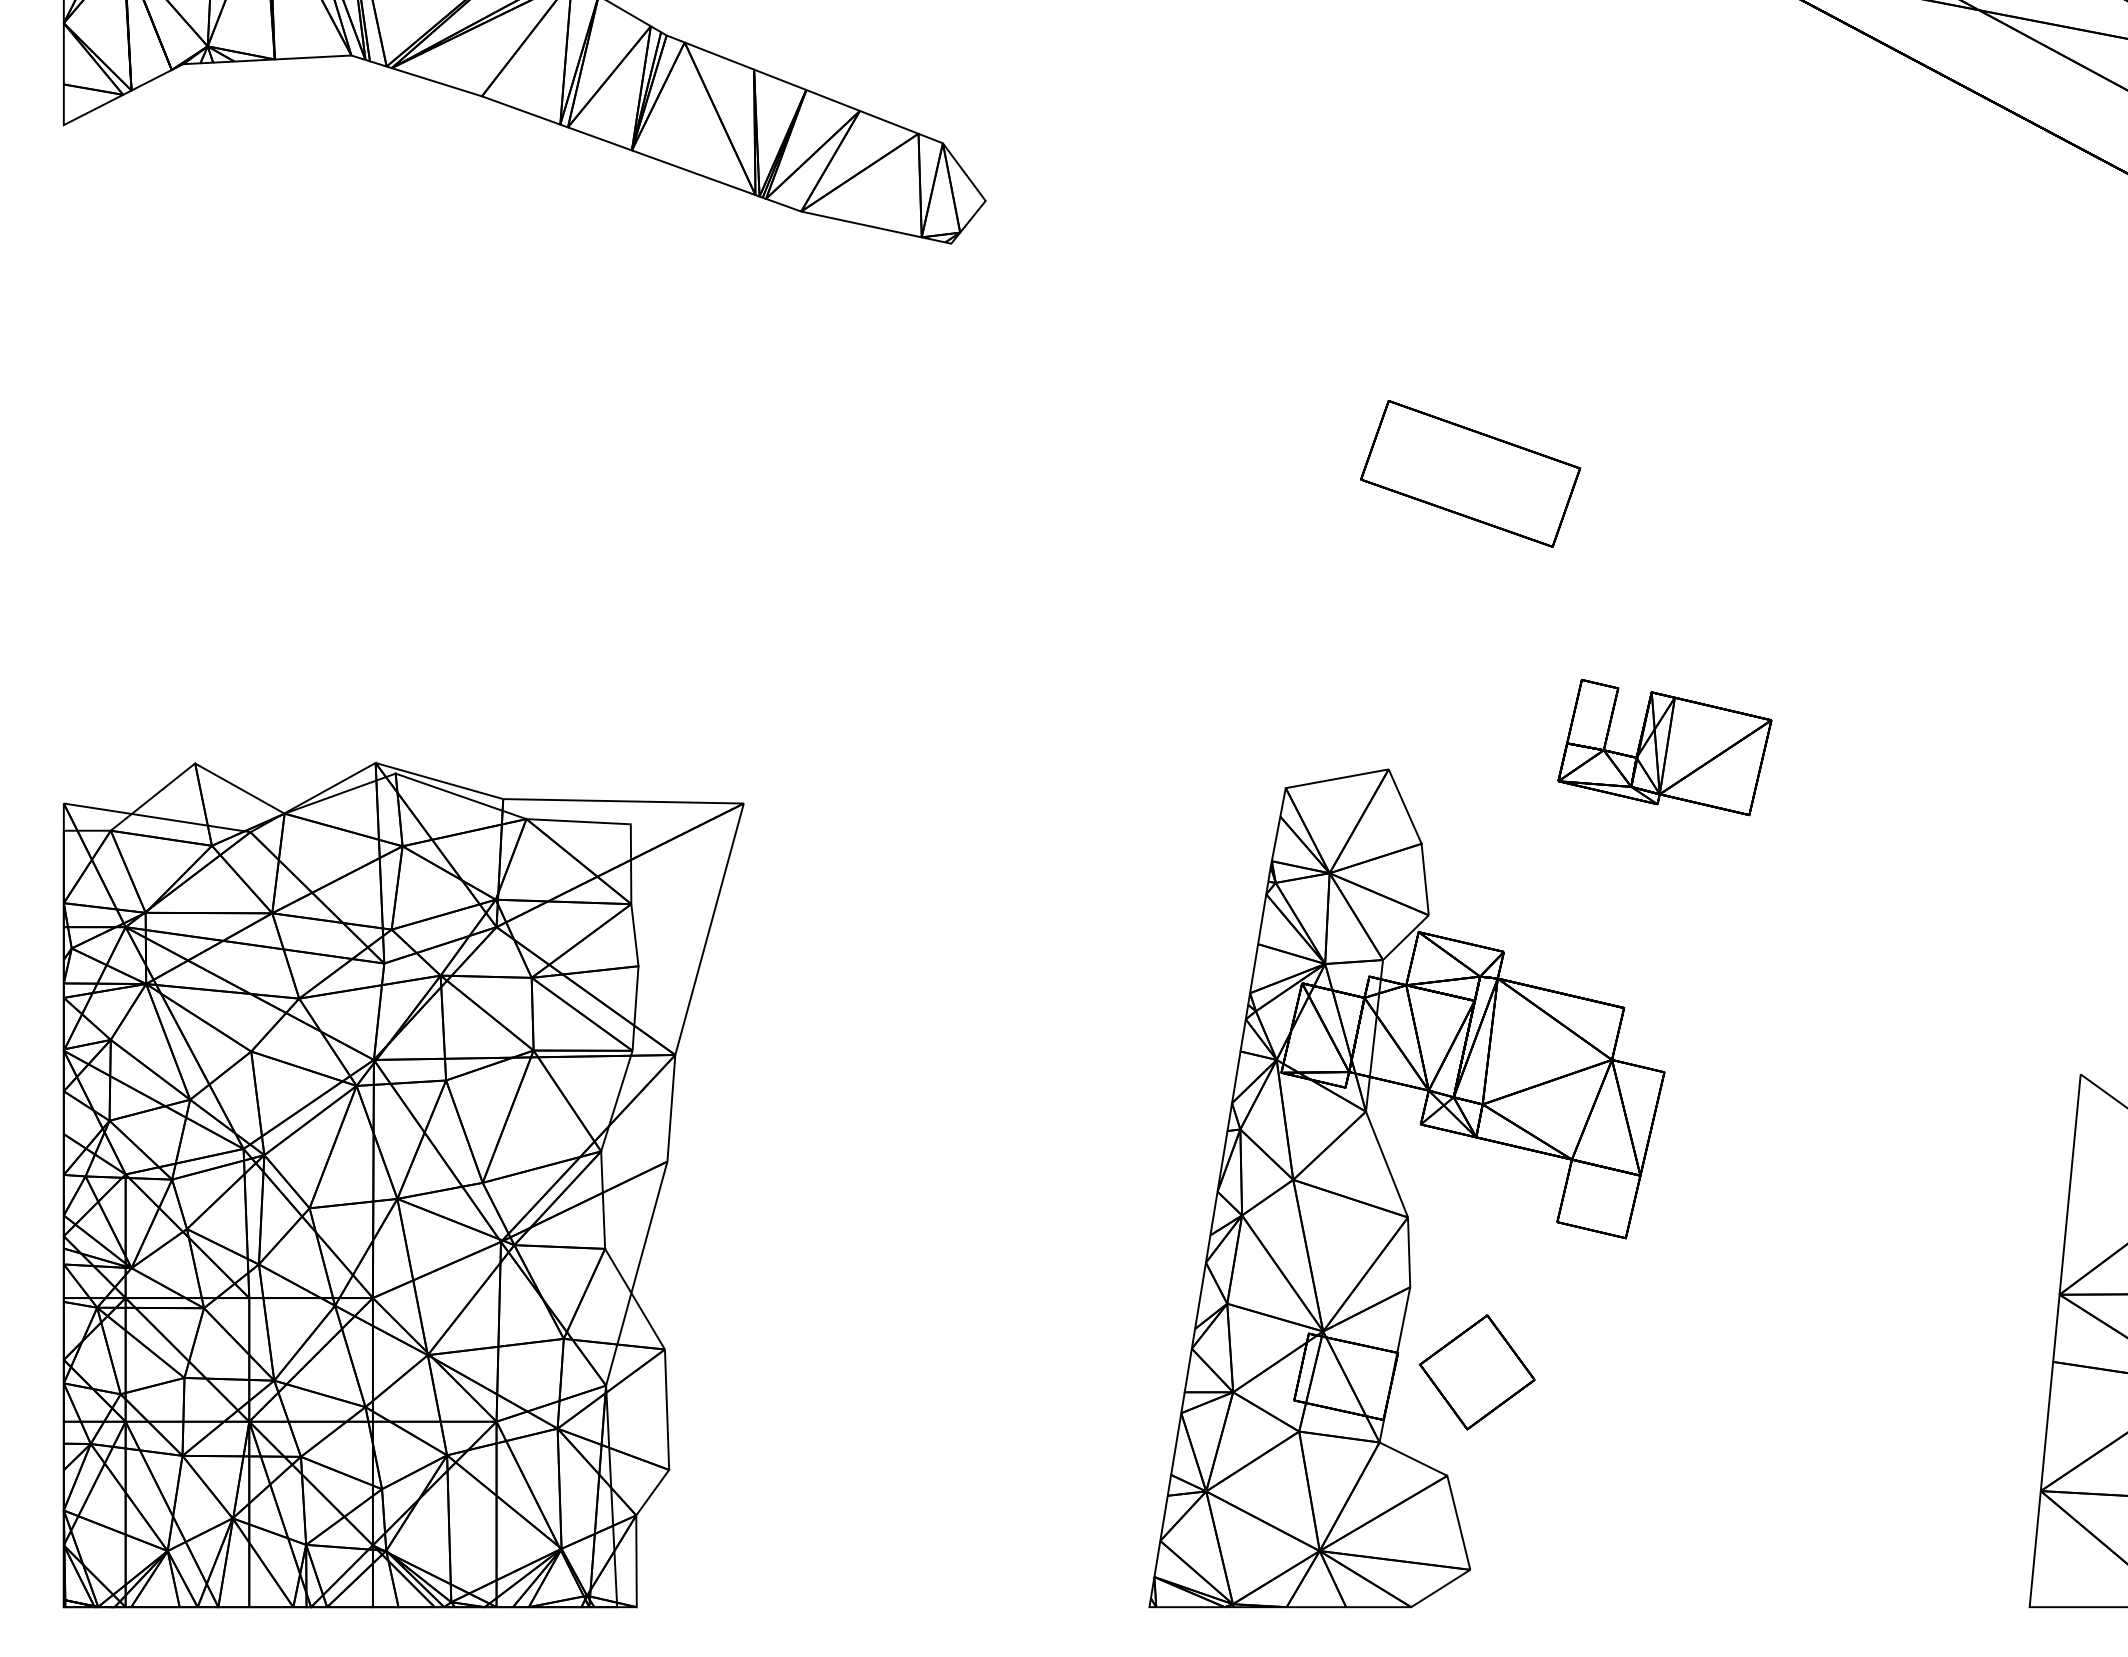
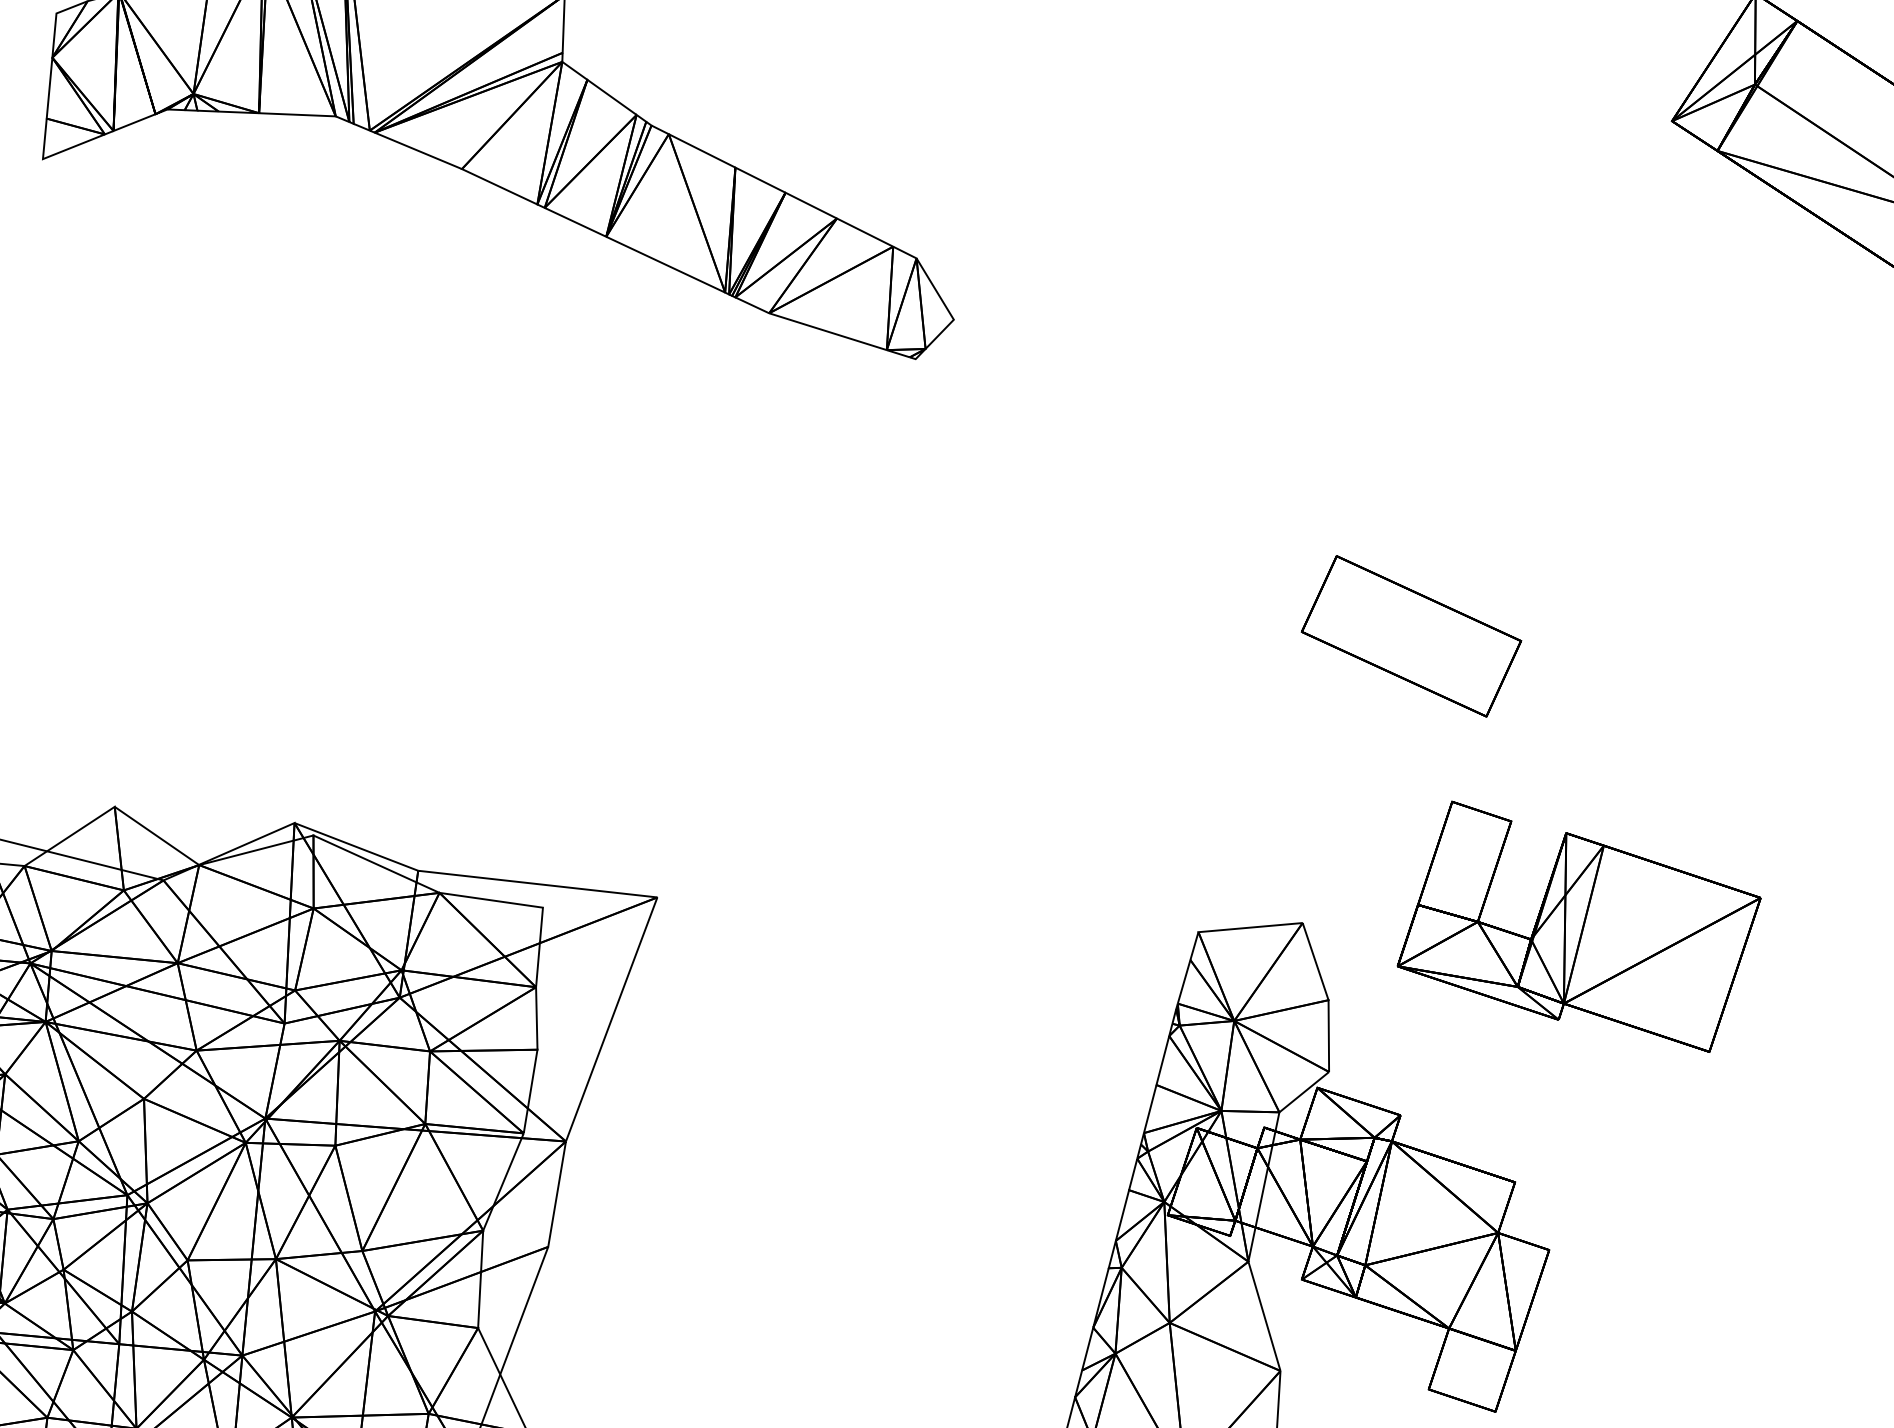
part: (1664, 747) -> (1579, 926), size x1.67

